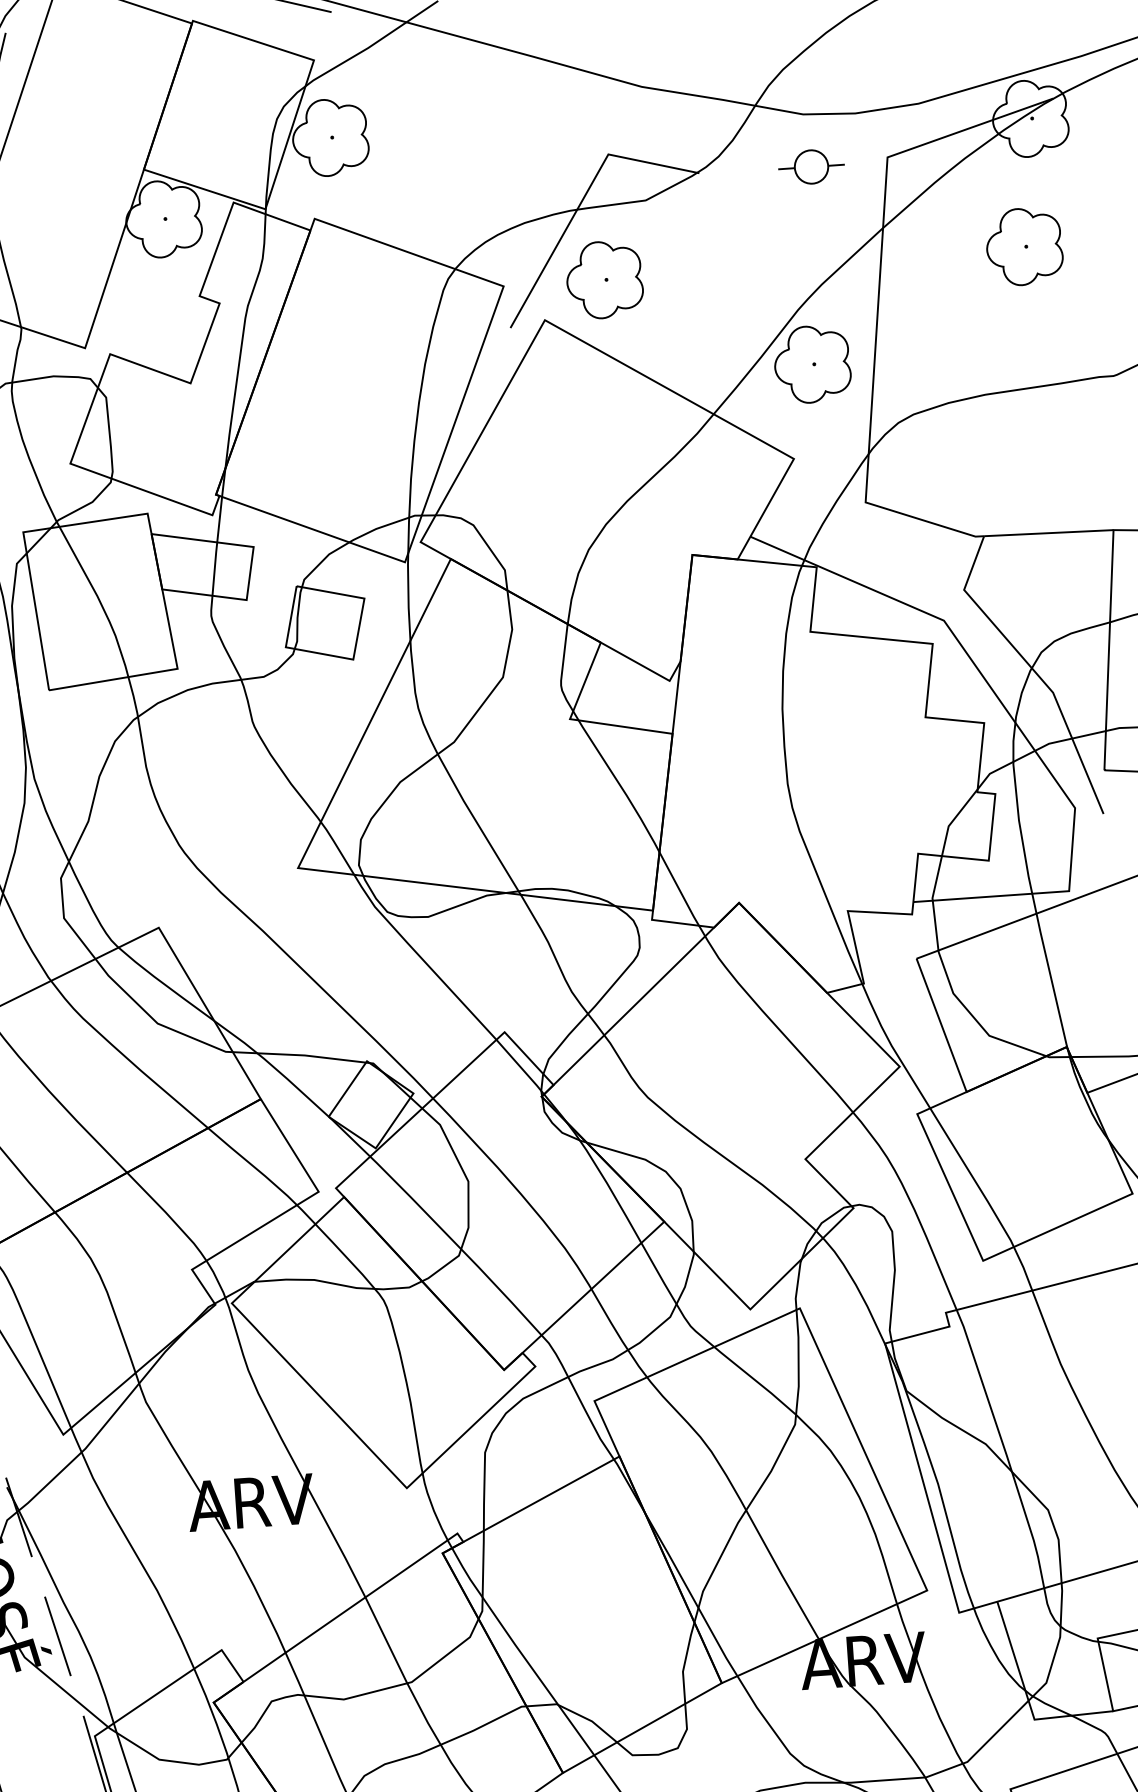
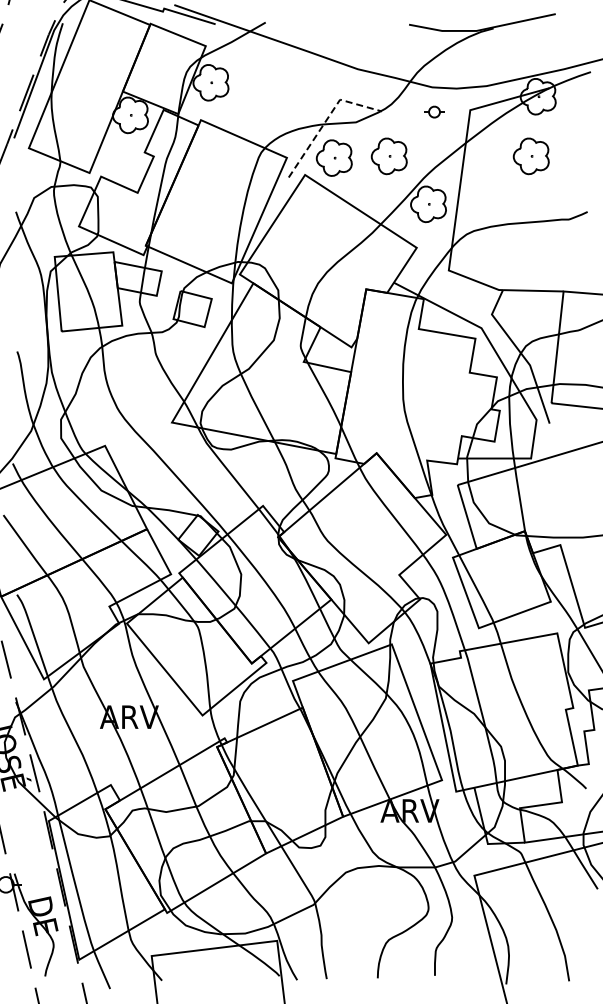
part: (811, 165) -> (434, 111), size x0.7
line: (584, 198) -> (327, 119), solid -> dashed
part: (720, 268) -> (388, 156), added

